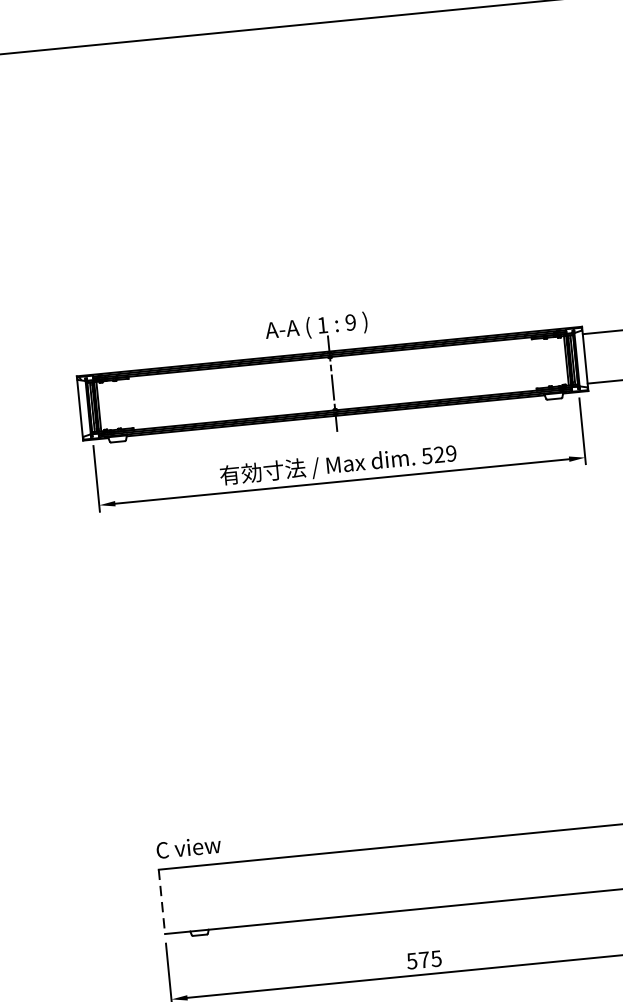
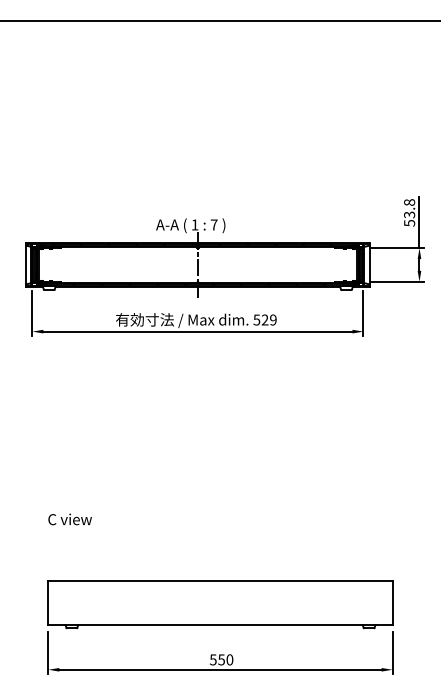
text: (349, 321) -> (213, 224), 9 -> 7
text: (187, 847) -> (69, 519), moved
line: (162, 902) -> (48, 603), dashed -> solid
text: (429, 958) -> (225, 659), 575 -> 550

